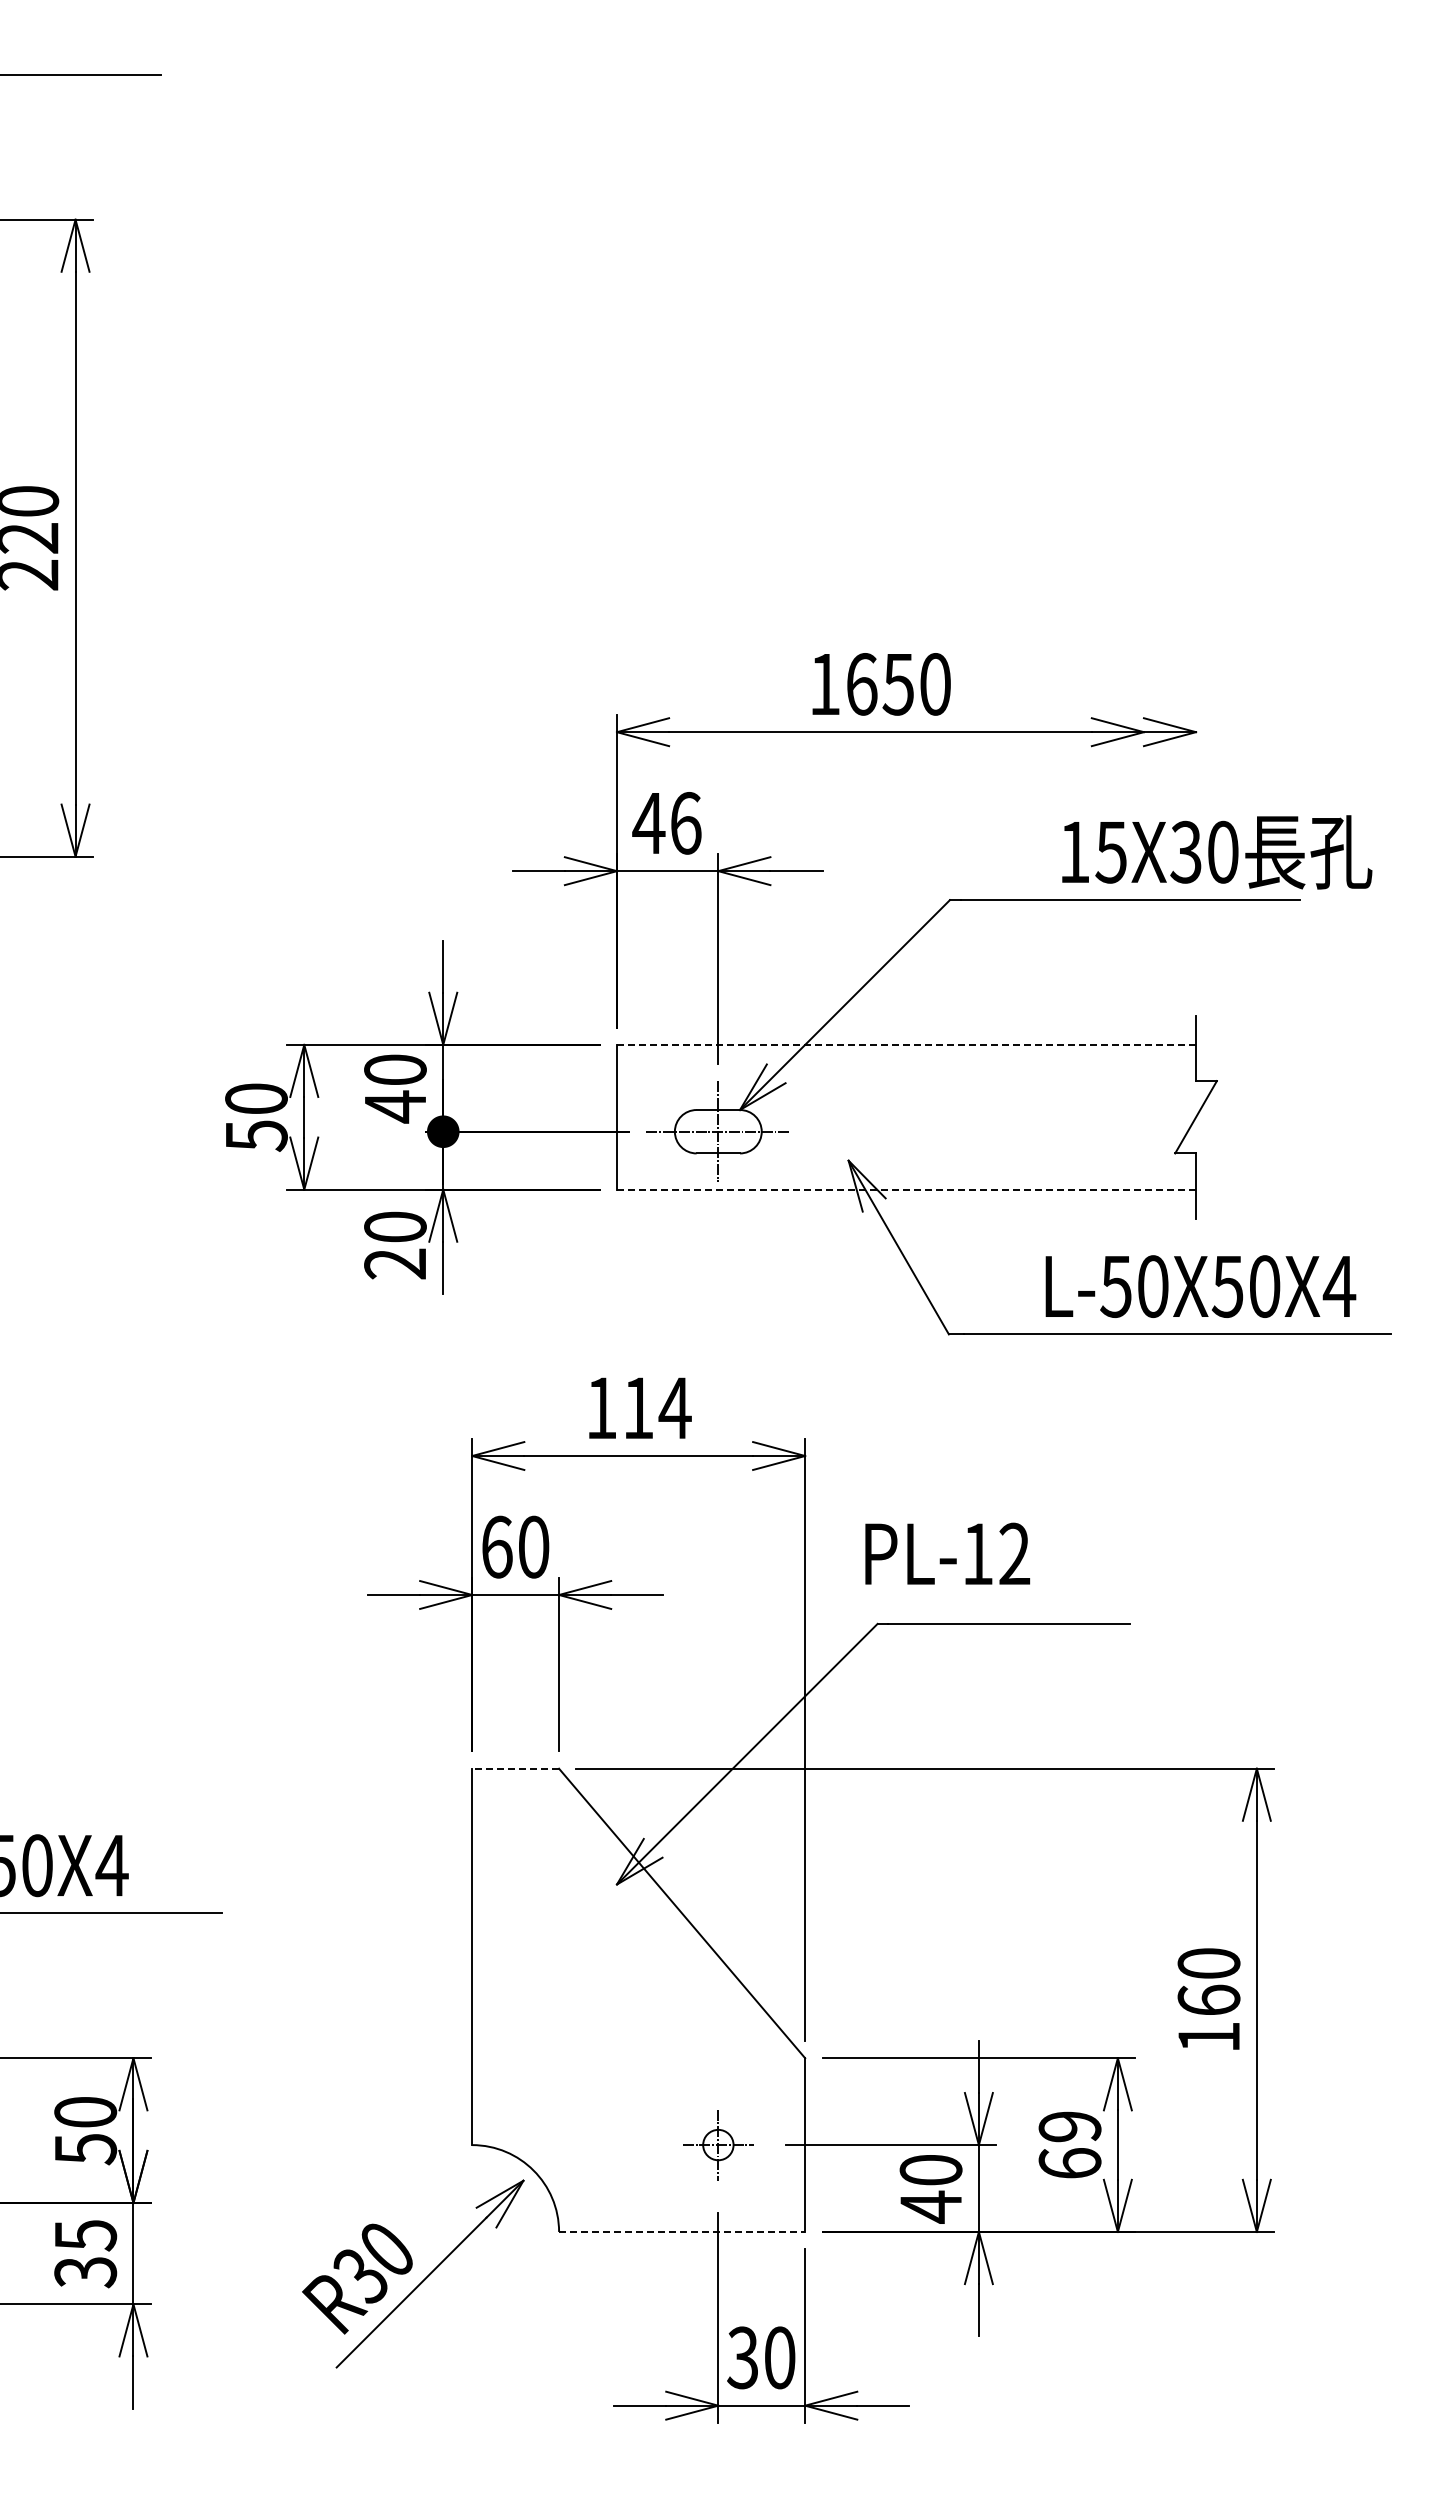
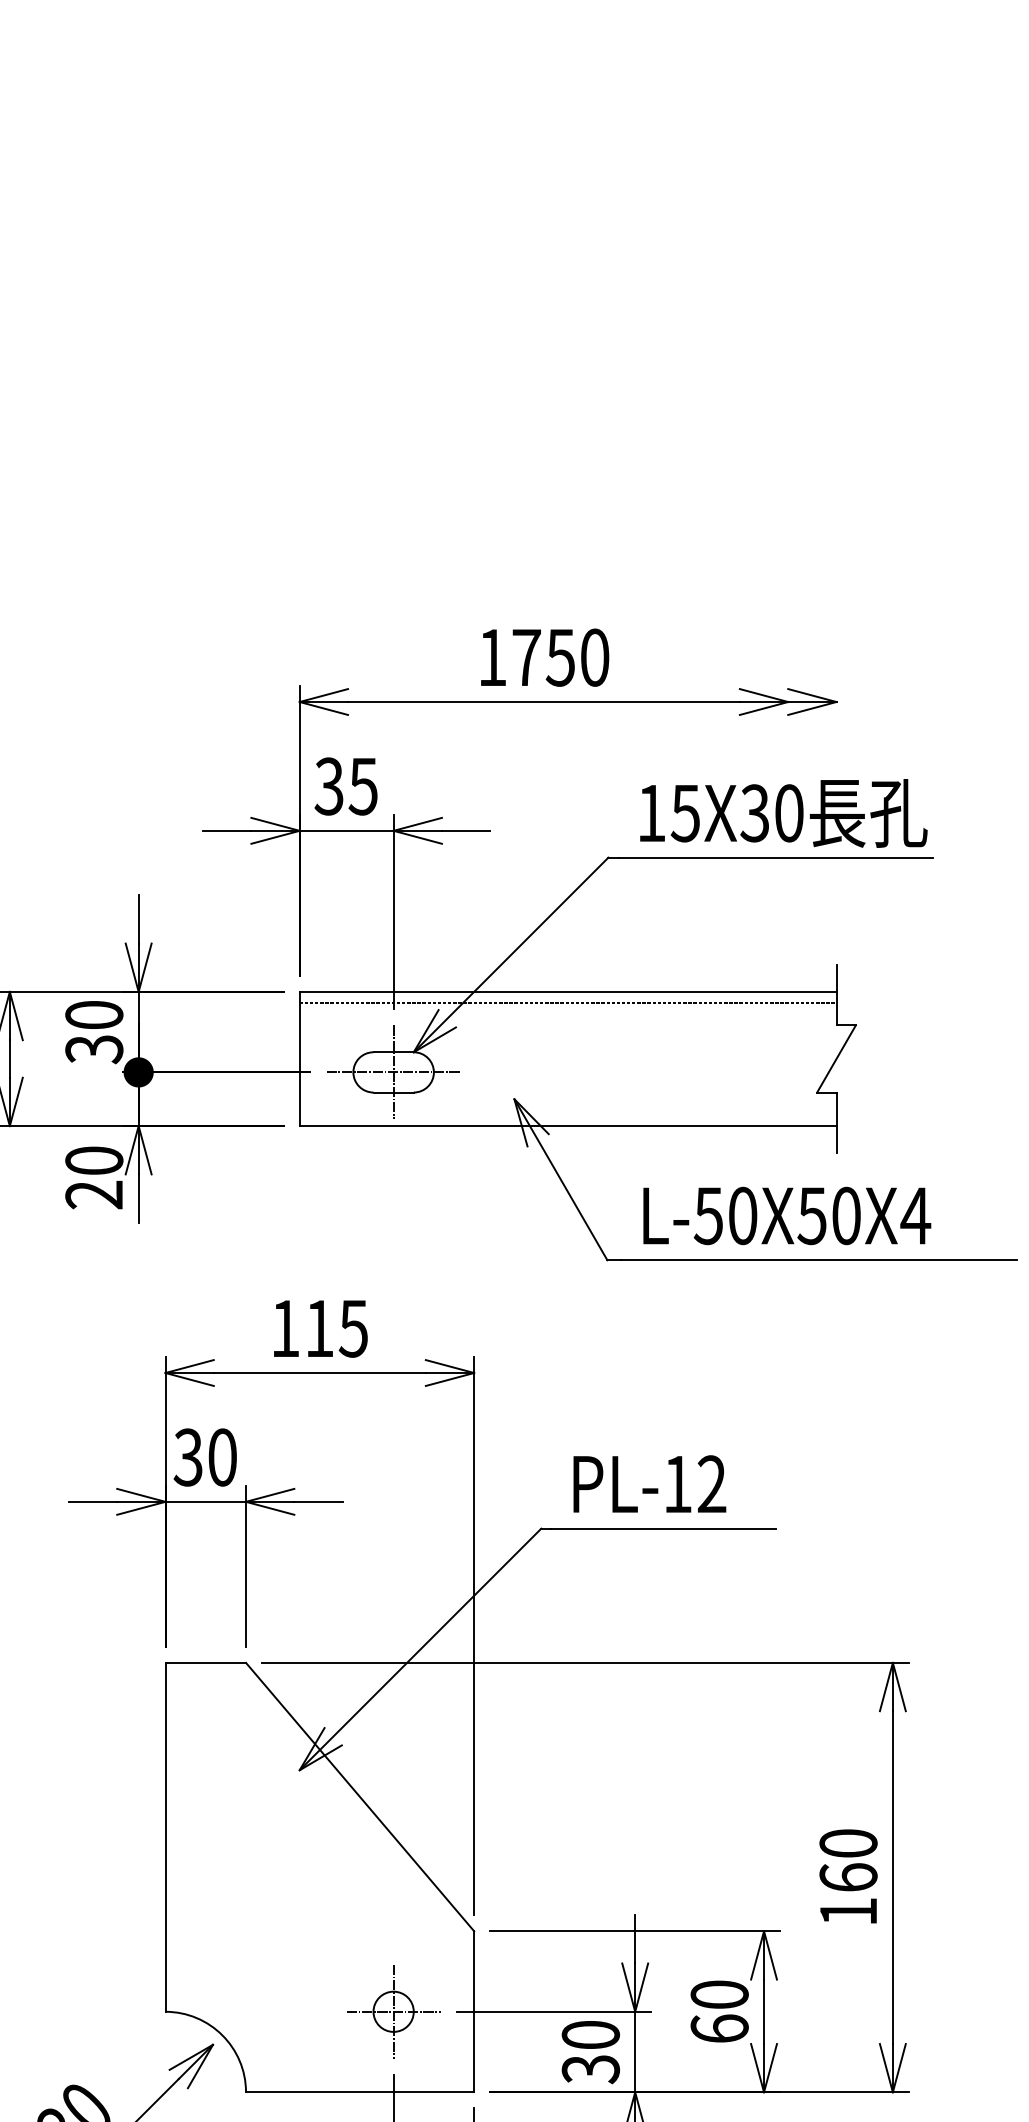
text: (861, 684) -> (526, 657), 1650 -> 1750
text: (666, 823) -> (345, 786), 46 -> 35
text: (1217, 852) -> (784, 813), moved
line: (906, 1044) -> (568, 991), dashed -> solid
line: (906, 1056) -> (568, 1002), added
text: (395, 1106) -> (94, 1049), 40 -> 30
line: (906, 1189) -> (568, 1125), dashed -> solid
text: (1200, 1286) -> (786, 1215), moved
text: (674, 1408) -> (353, 1328), 114 -> 115
text: (496, 1546) -> (188, 1456), 60 -> 30
text: (947, 1553) -> (649, 1483), moved
line: (515, 1768) -> (205, 1662), dashed -> solid
text: (1069, 2126) -> (719, 1994), 69 -> 60
part: (718, 2144) -> (393, 2011), size x1.43
text: (930, 2206) -> (590, 2068), 40 -> 30
line: (682, 2231) -> (360, 2091), dashed -> solid

